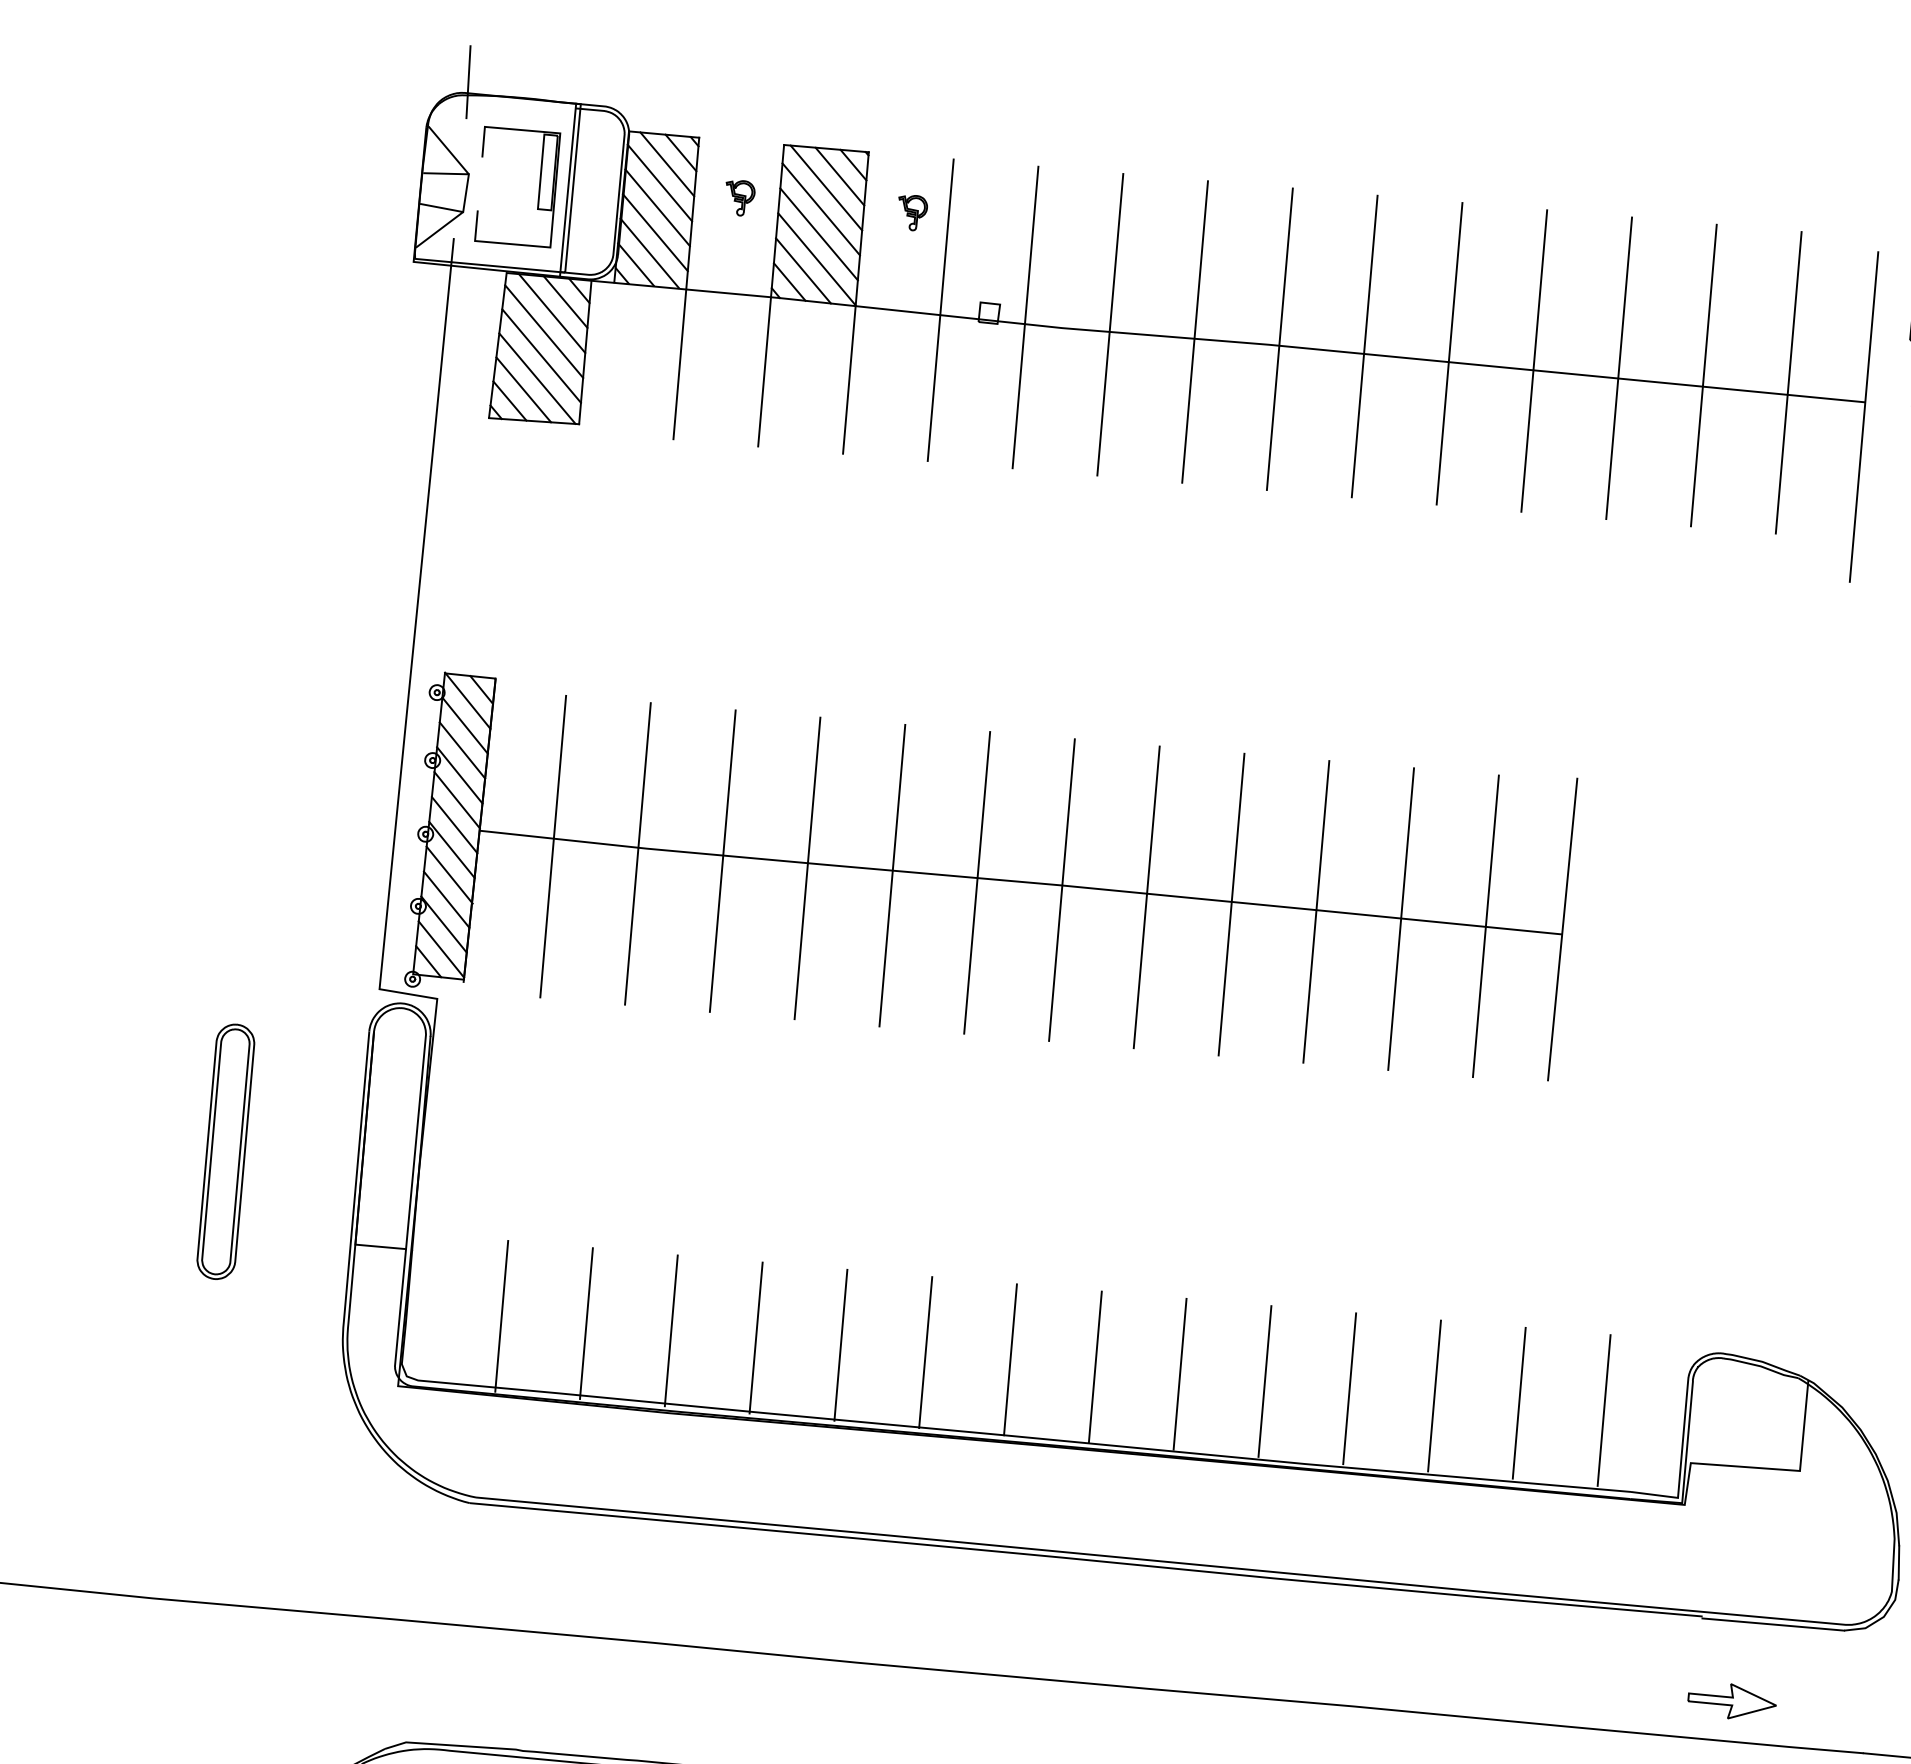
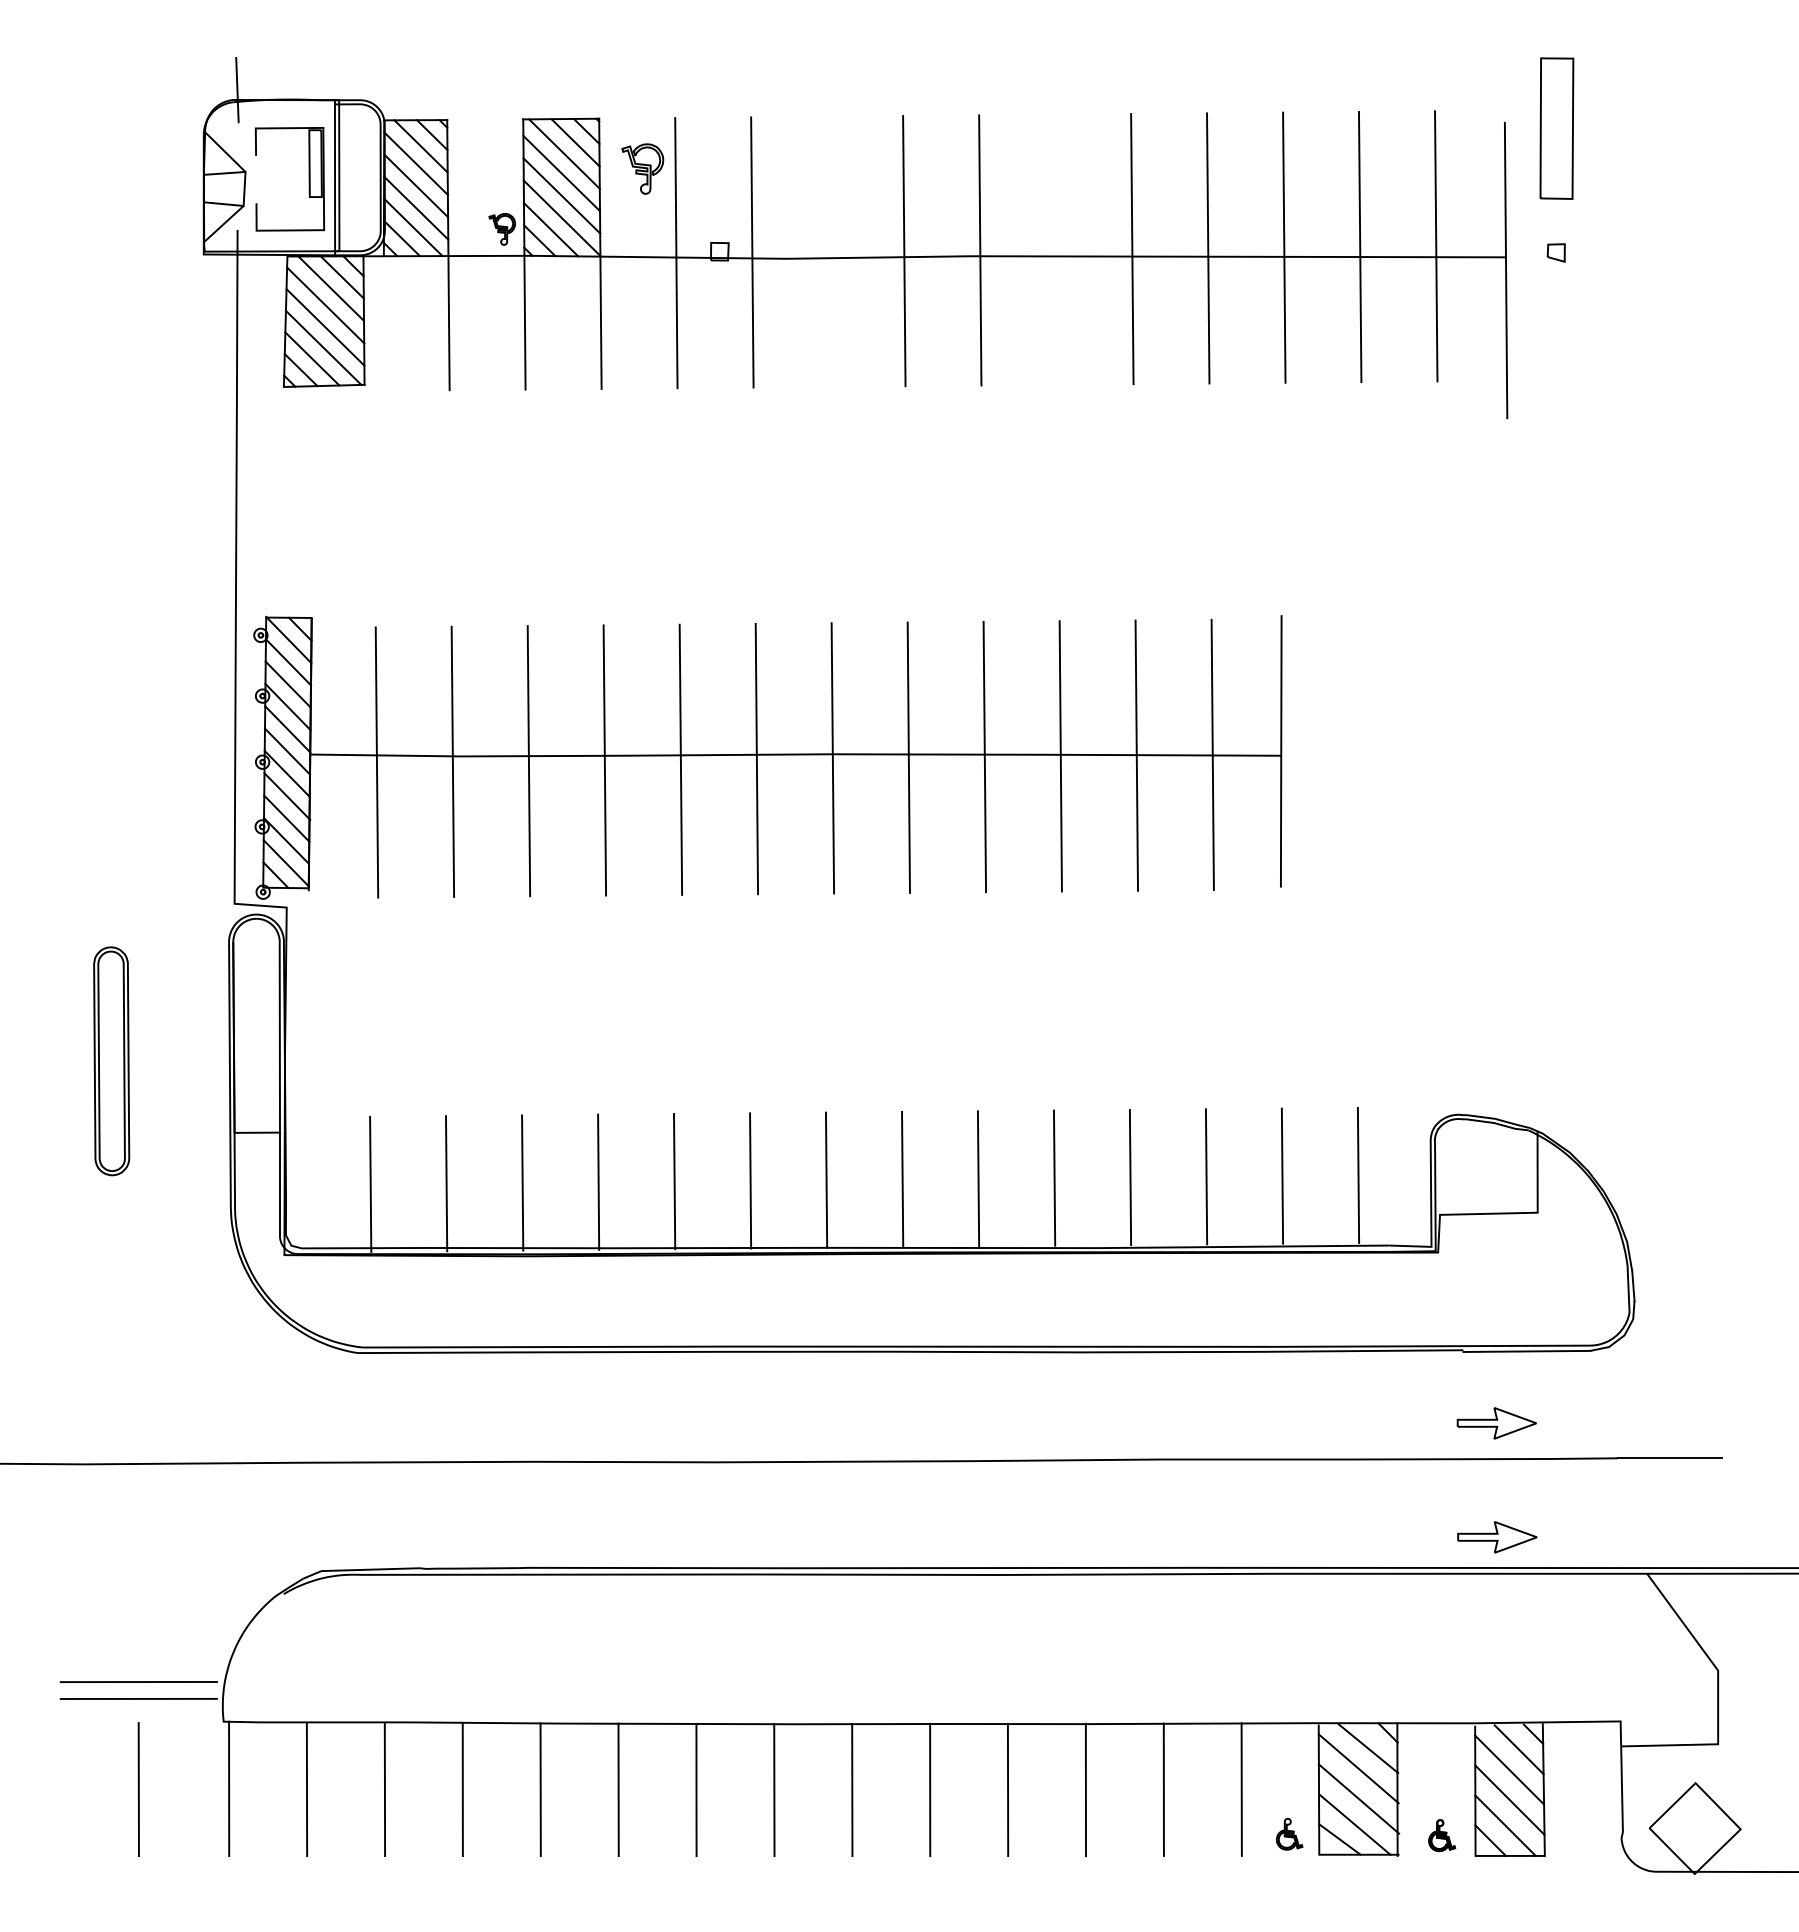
part: (738, 198) -> (501, 229), moved
part: (911, 212) -> (642, 168), size x1.6
line: (1110, 324) -> (828, 251), removed
line: (1364, 346) -> (1056, 249), removed

